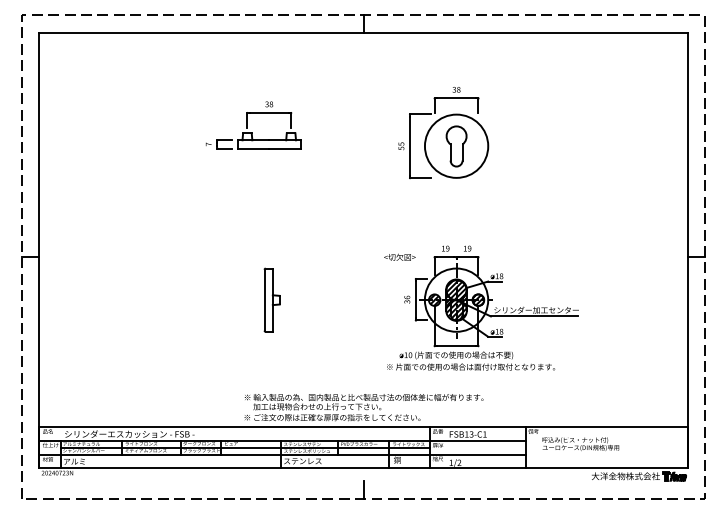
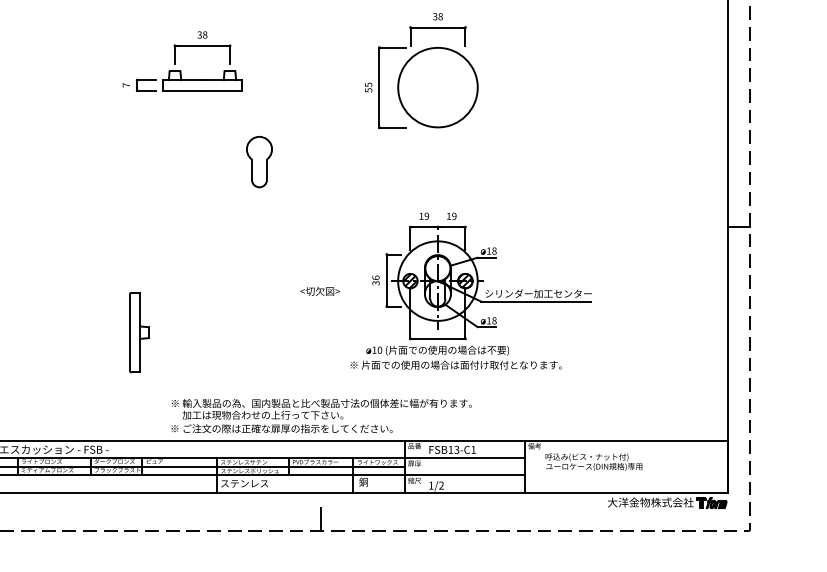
part: (456, 146) -> (259, 162), moved
text: (399, 256) -> (319, 290), moved
part: (271, 299) -> (138, 331), moved
hatch: (456, 299) -> (437, 280), removed

